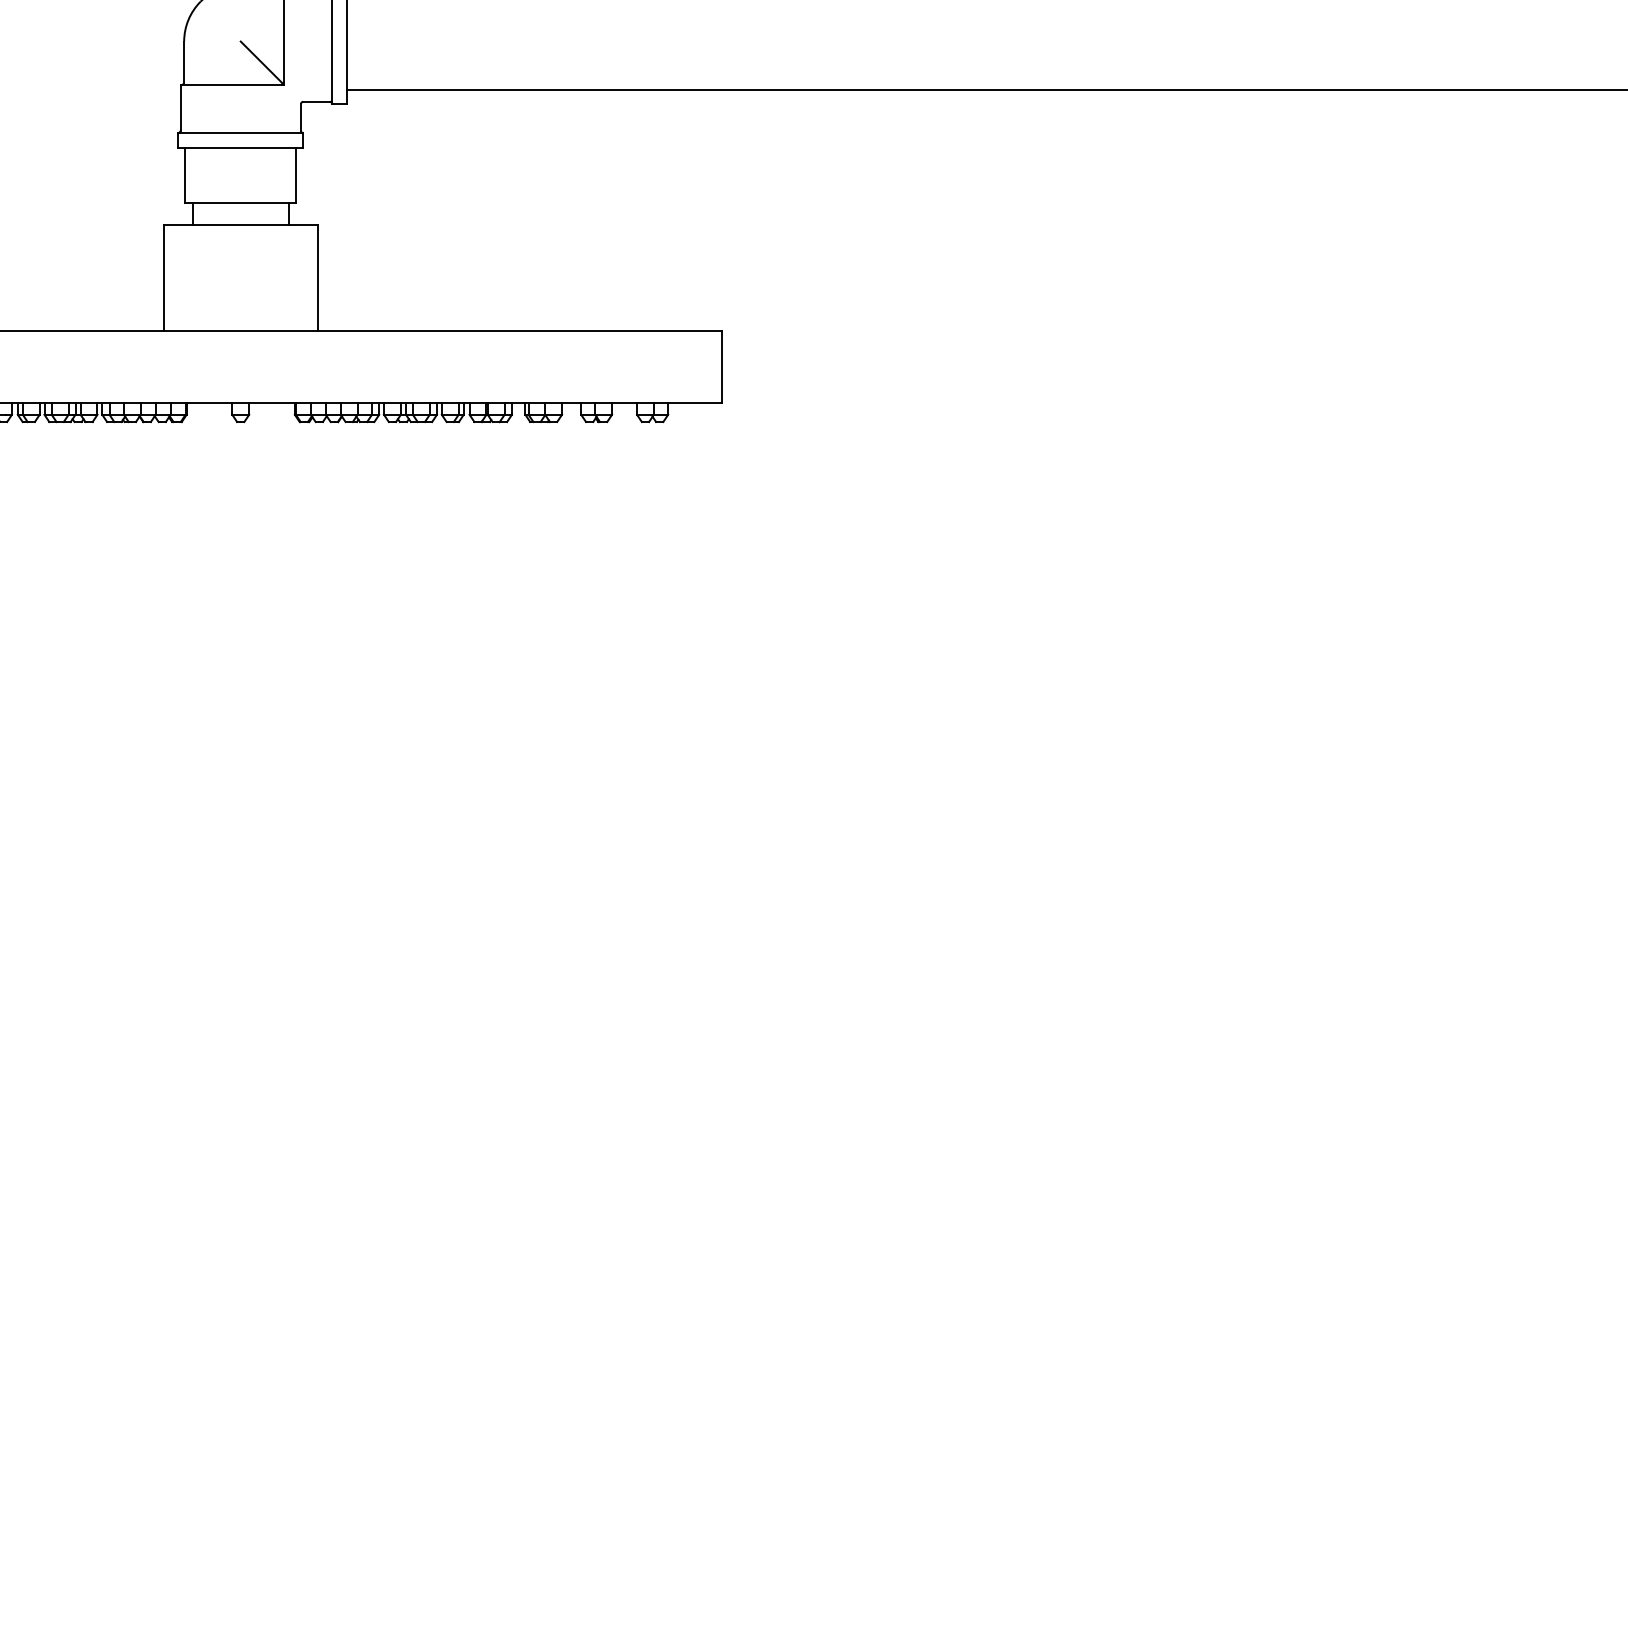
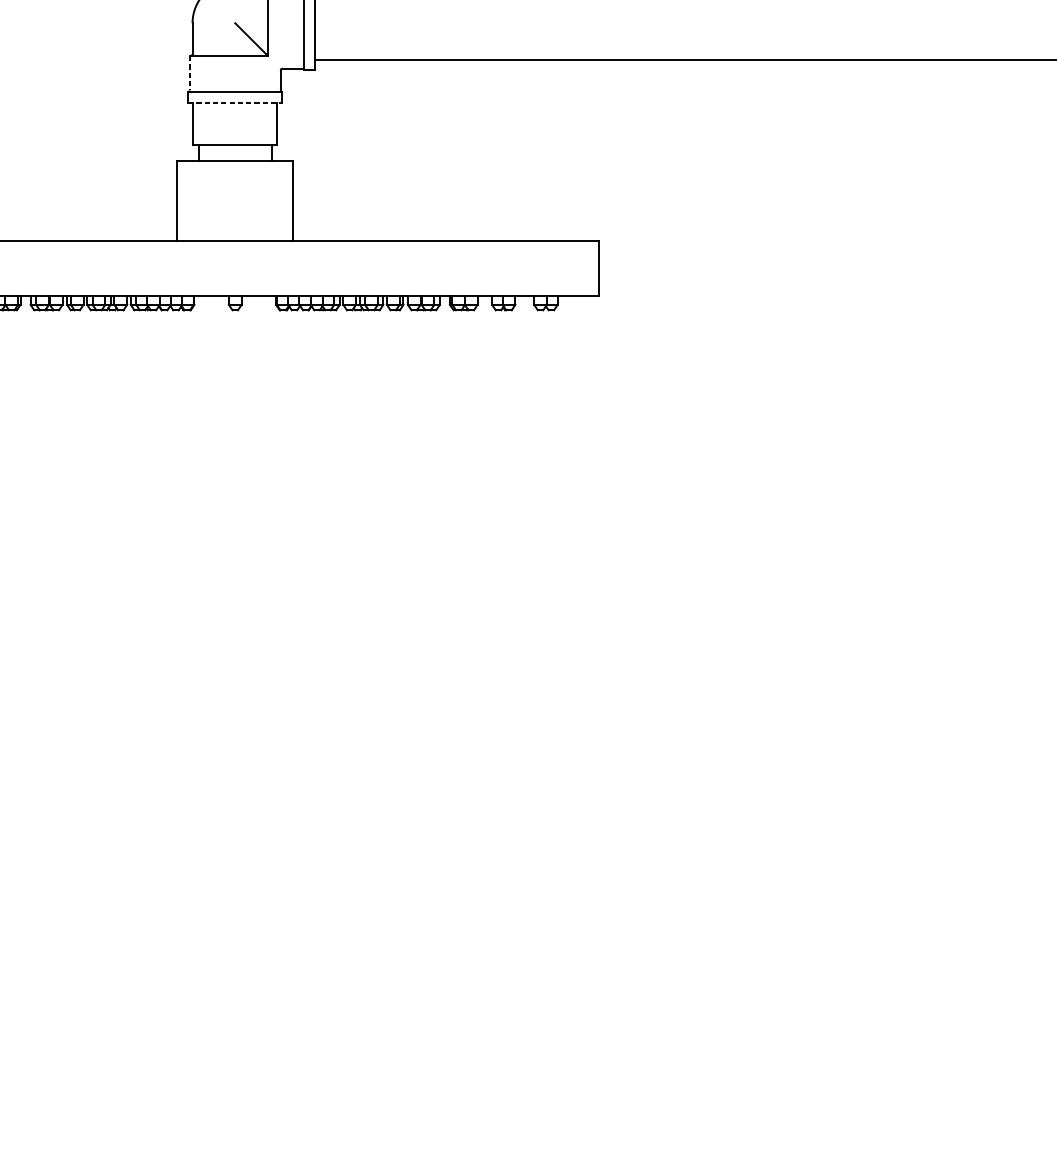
line: (180, 107) -> (189, 72), solid -> dashed
line: (240, 147) -> (235, 103), solid -> dashed

